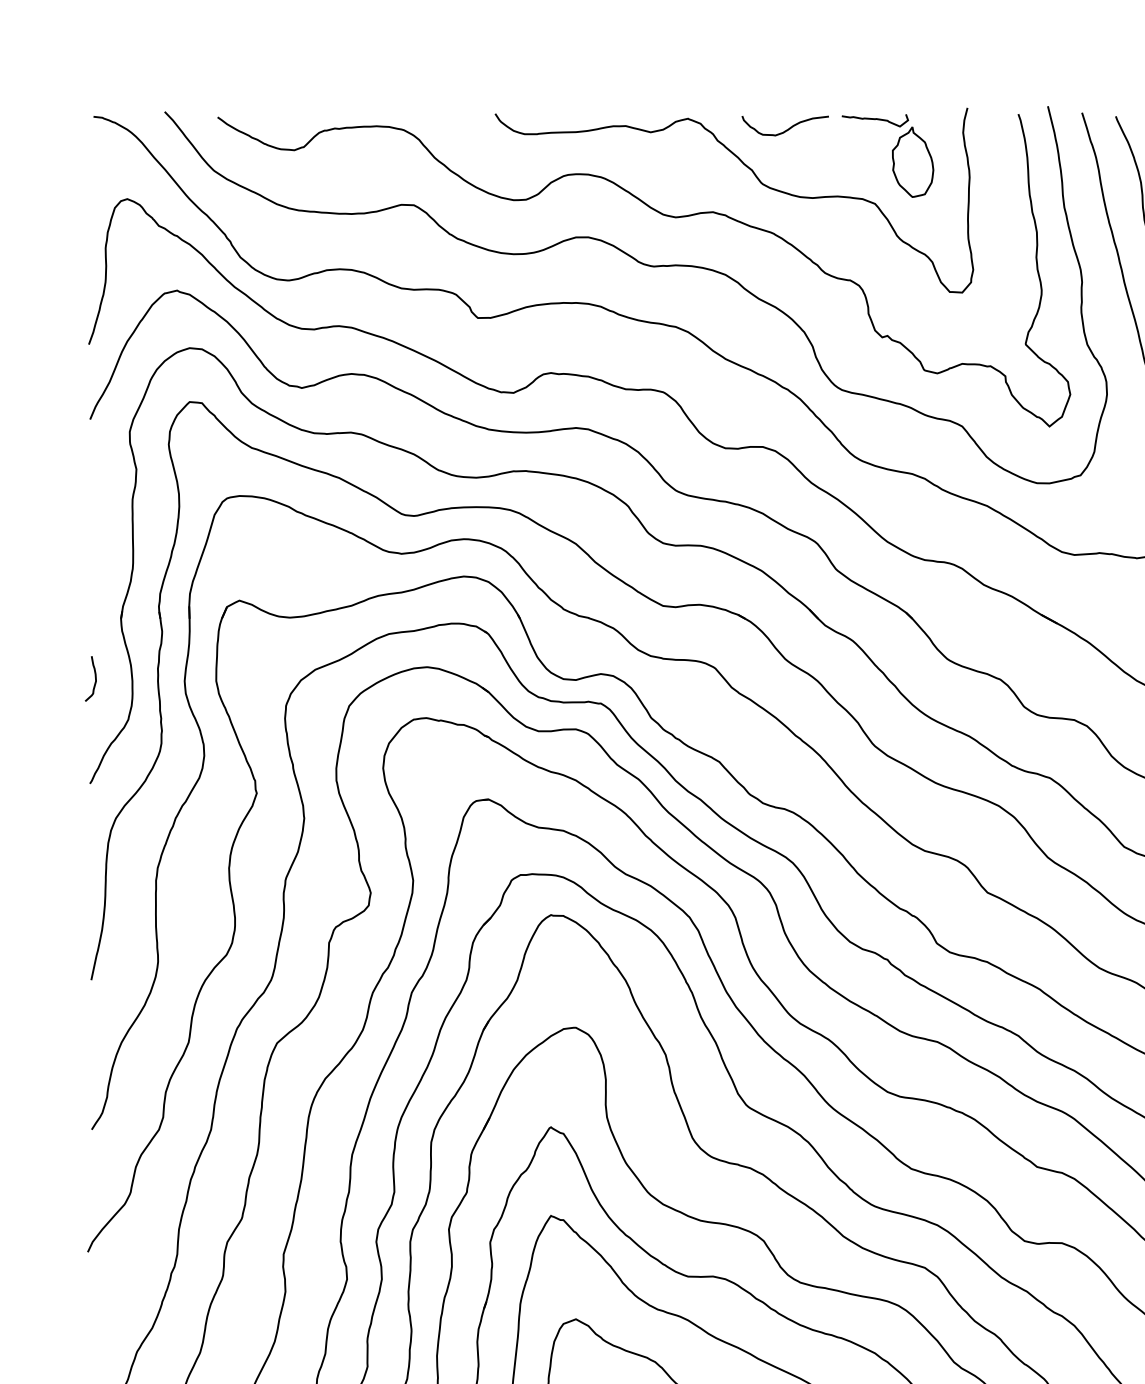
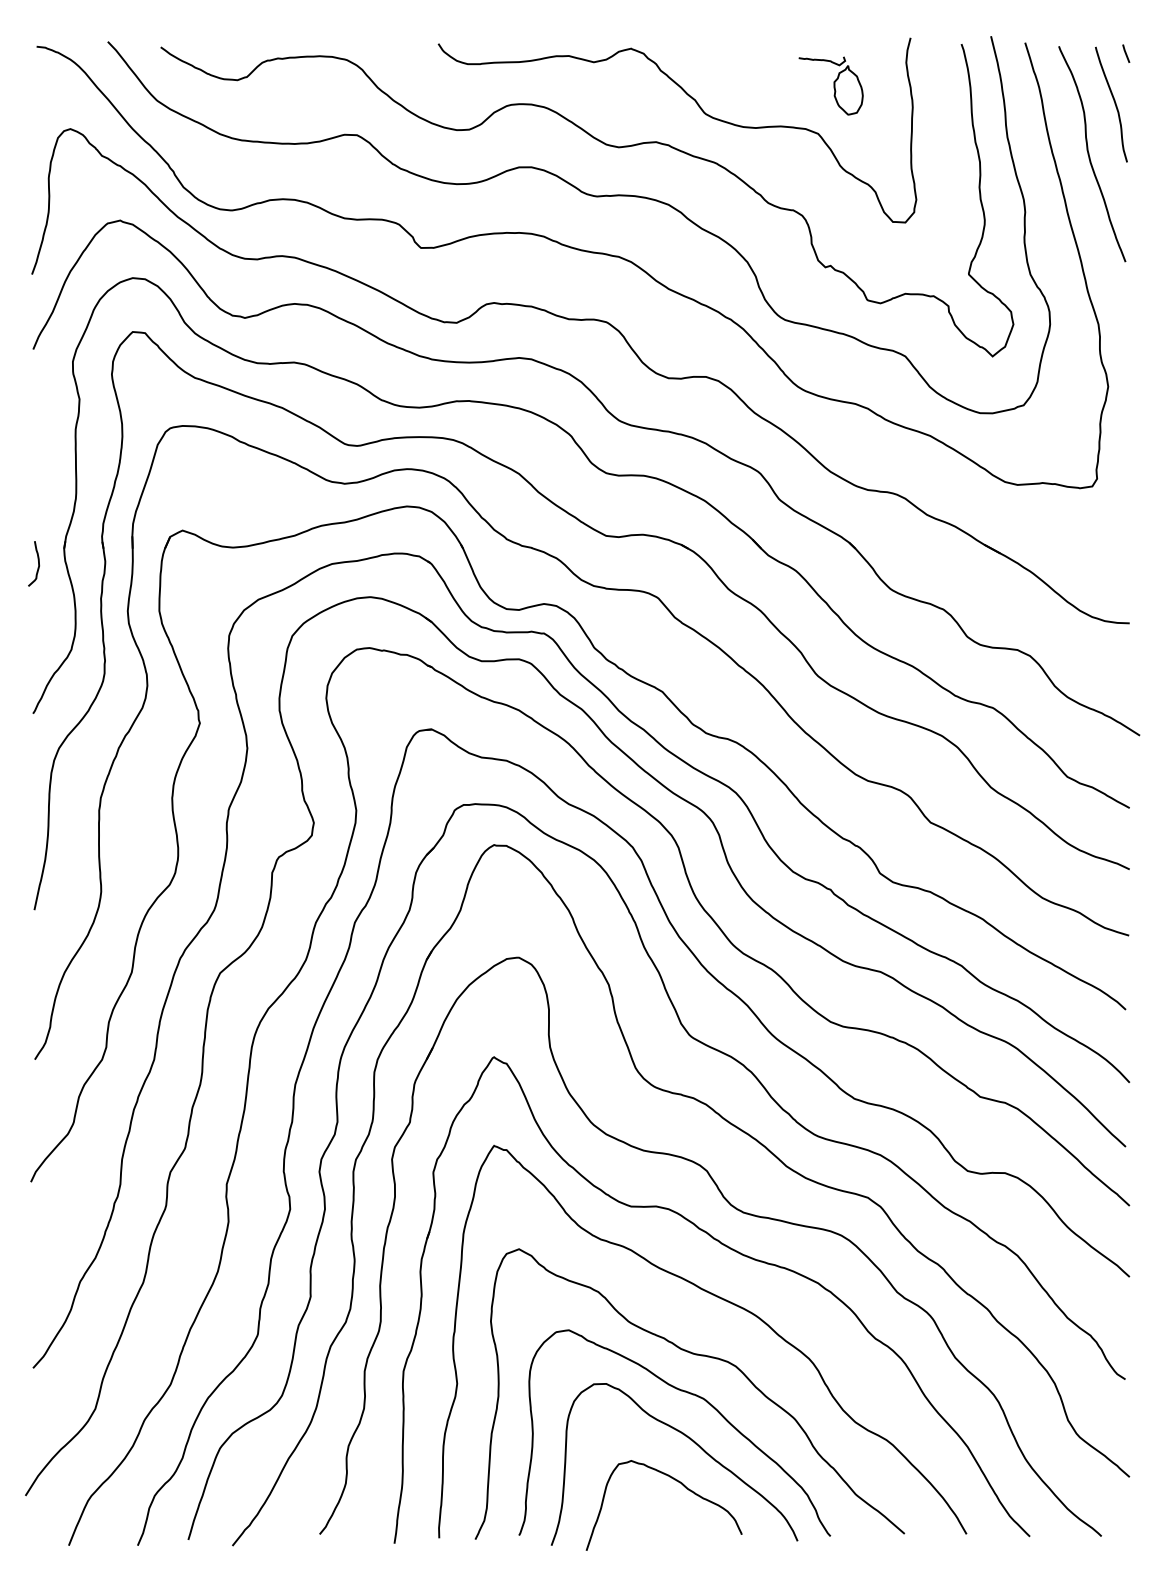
curve: (786, 129) -> (729, 59), removed
part: (887, 155) -> (830, 85), size x0.7
curve: (95, 678) -> (38, 563), moved

